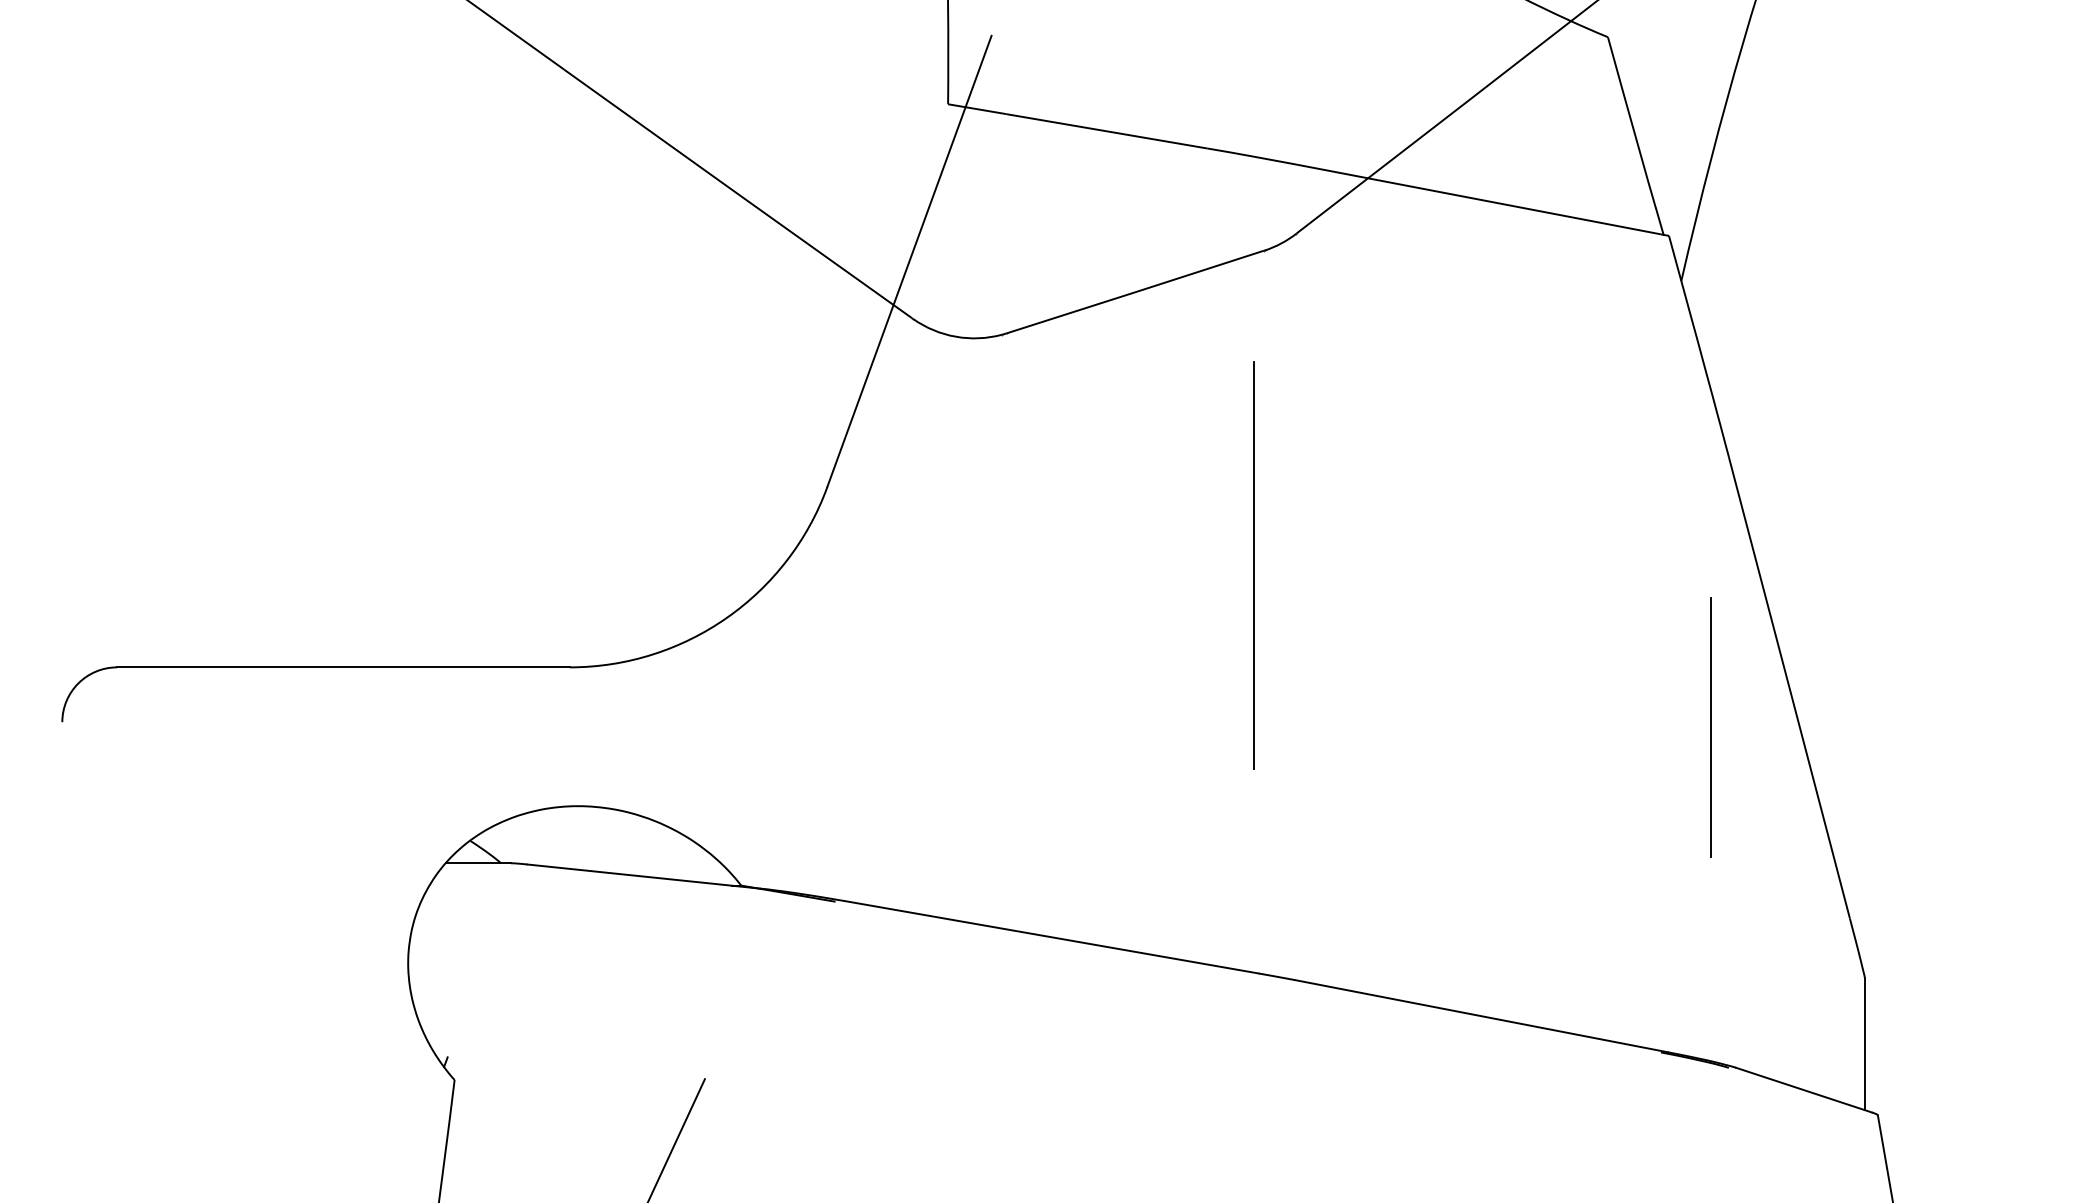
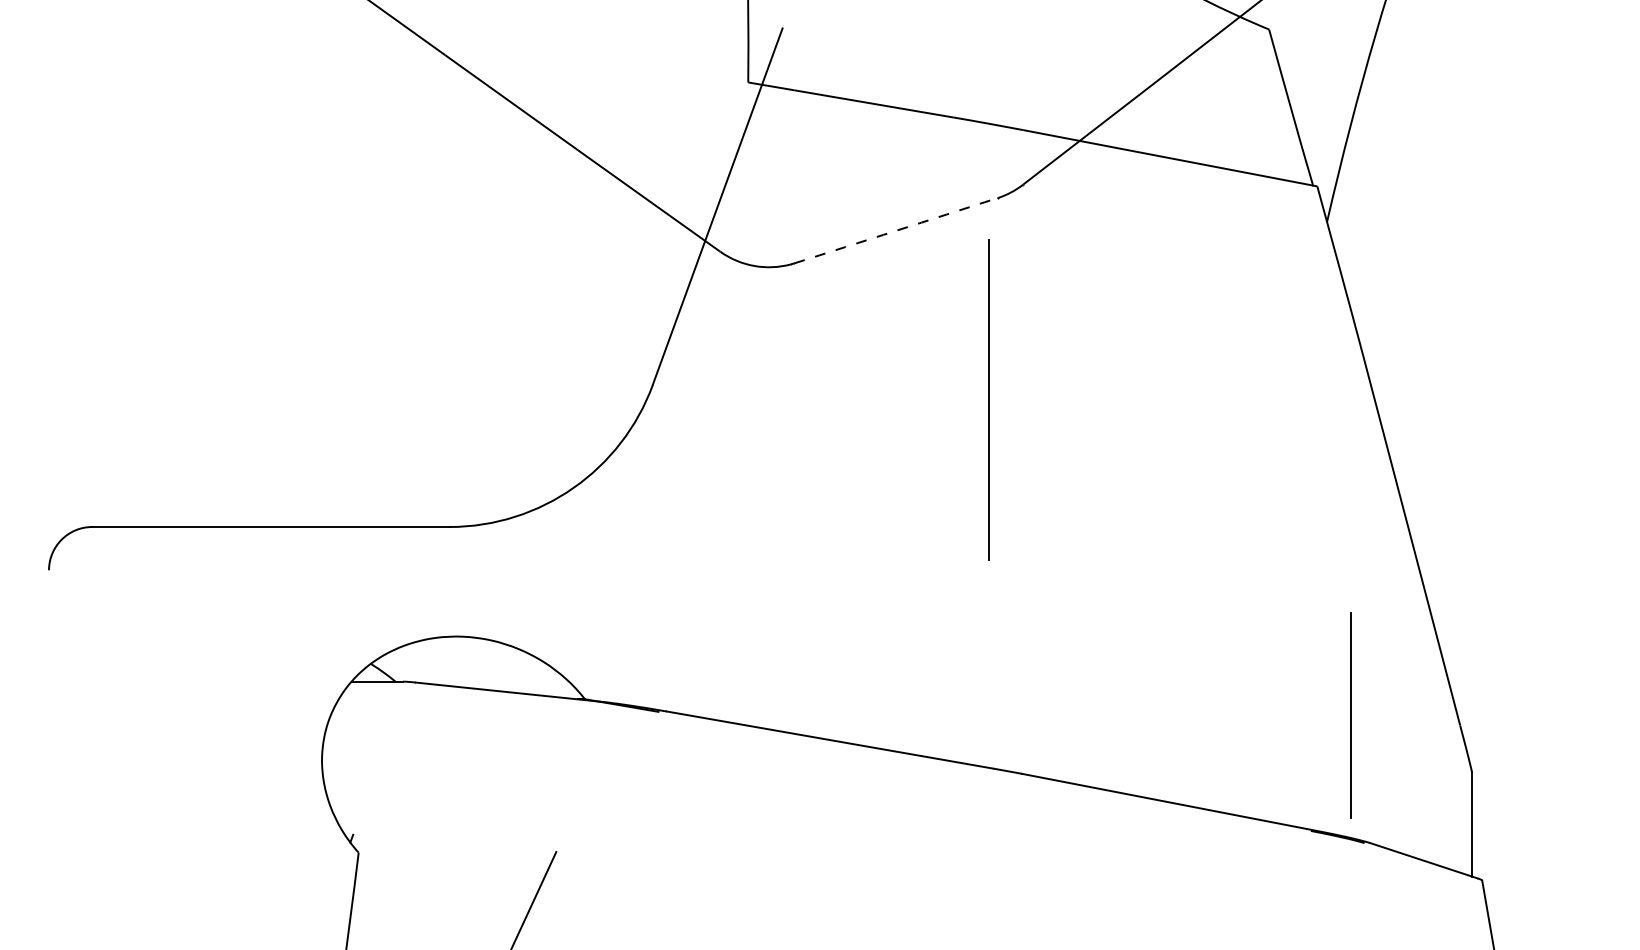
arc: (1135, 292) -> (896, 231), solid -> dashed
line: (1253, 565) -> (989, 400), moved
line: (1710, 727) -> (1350, 715), moved

